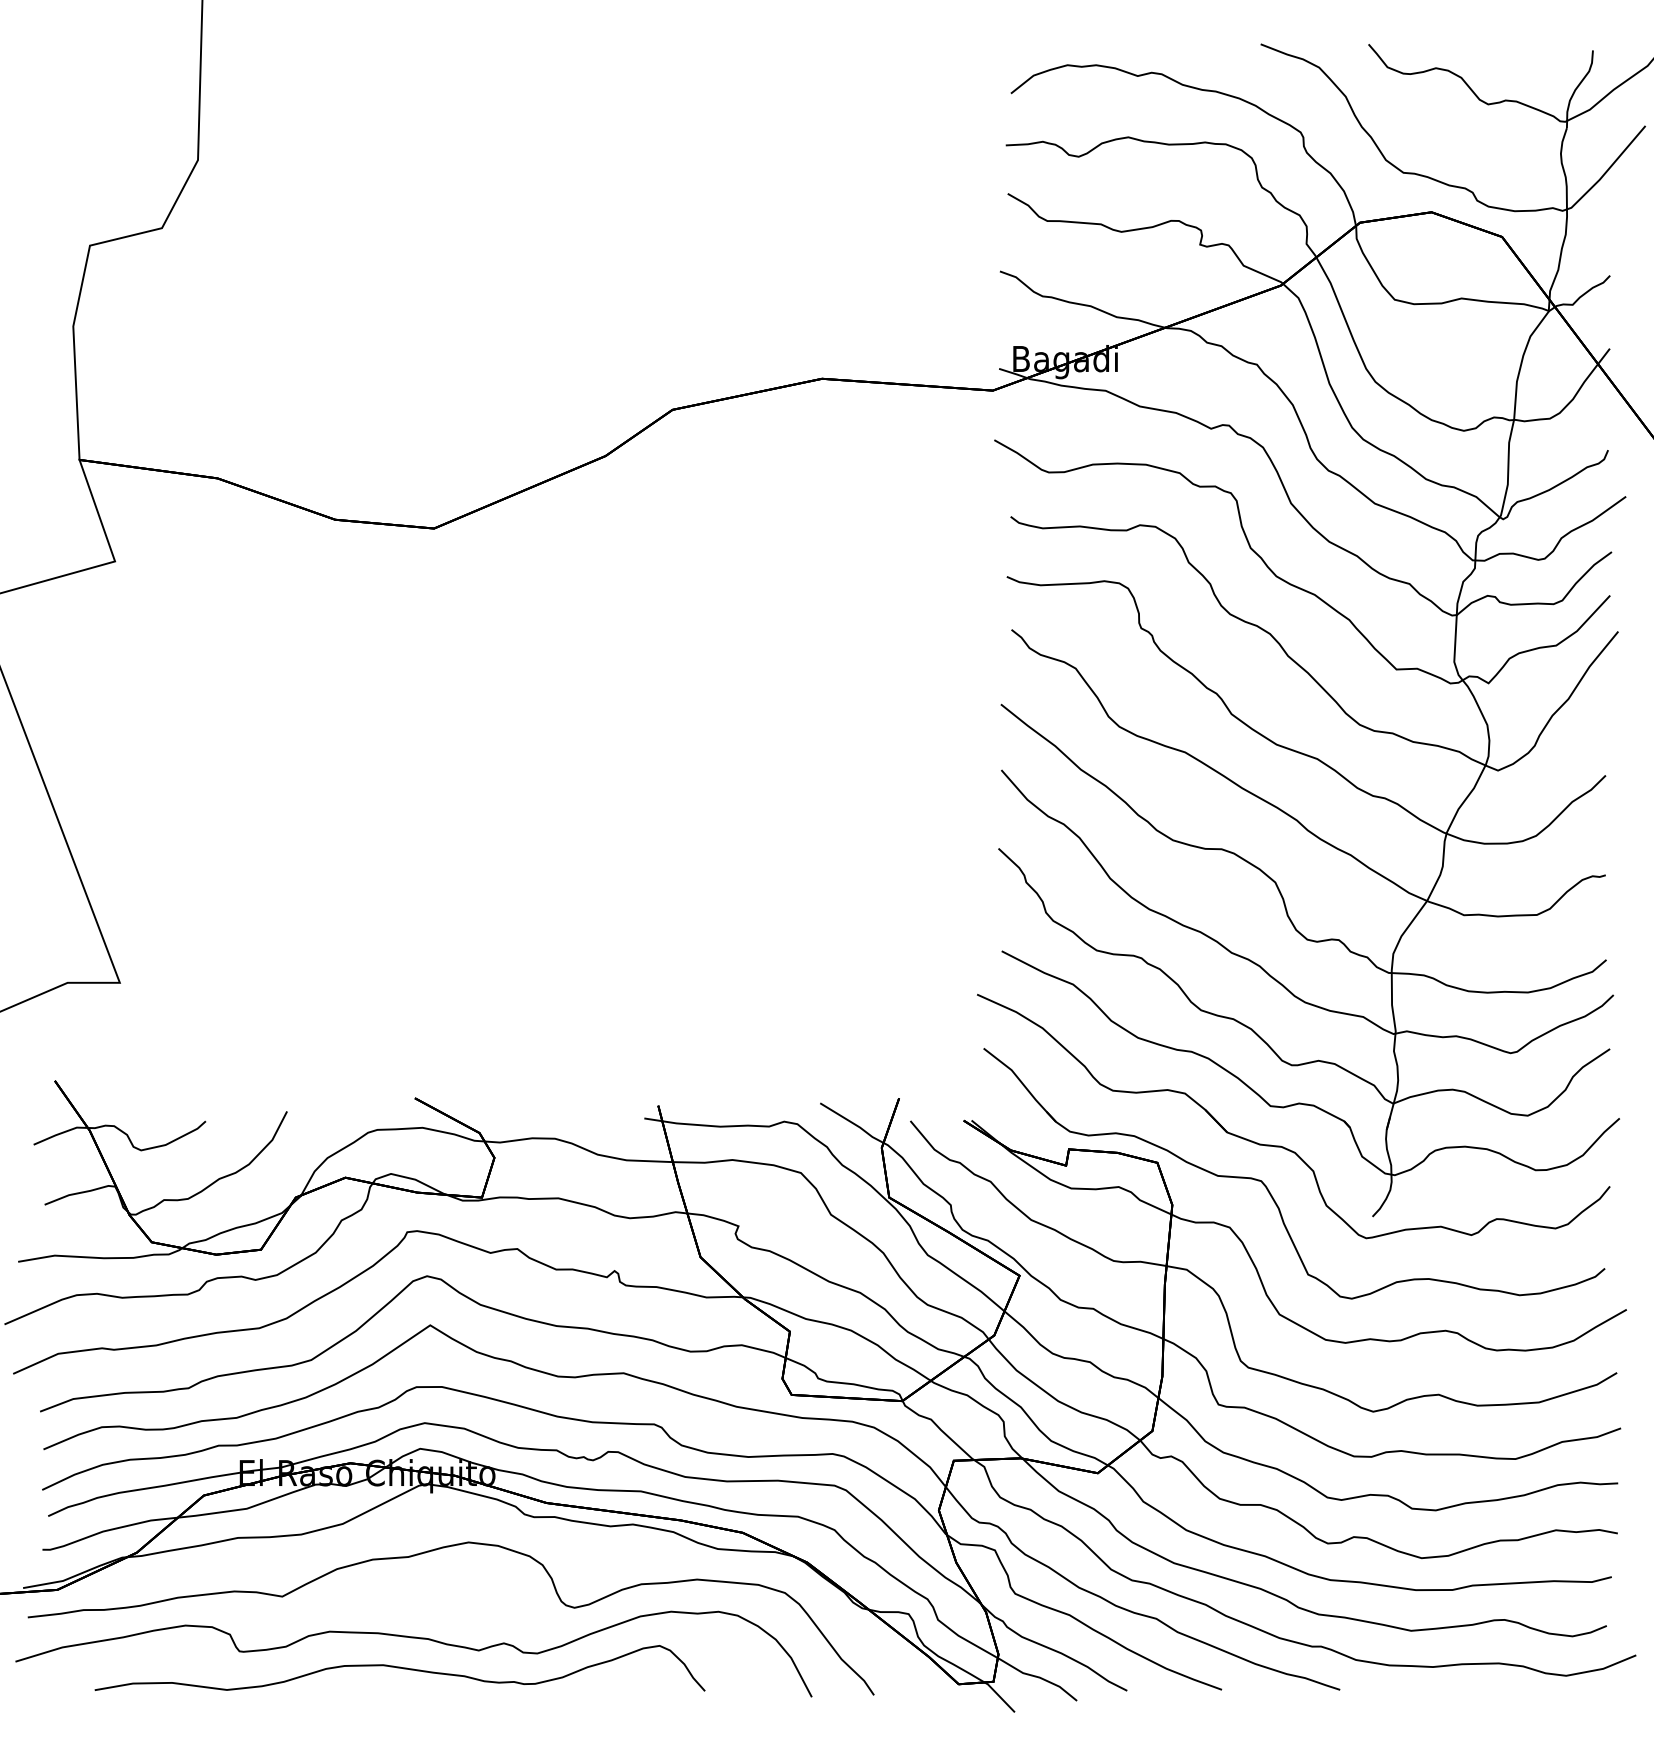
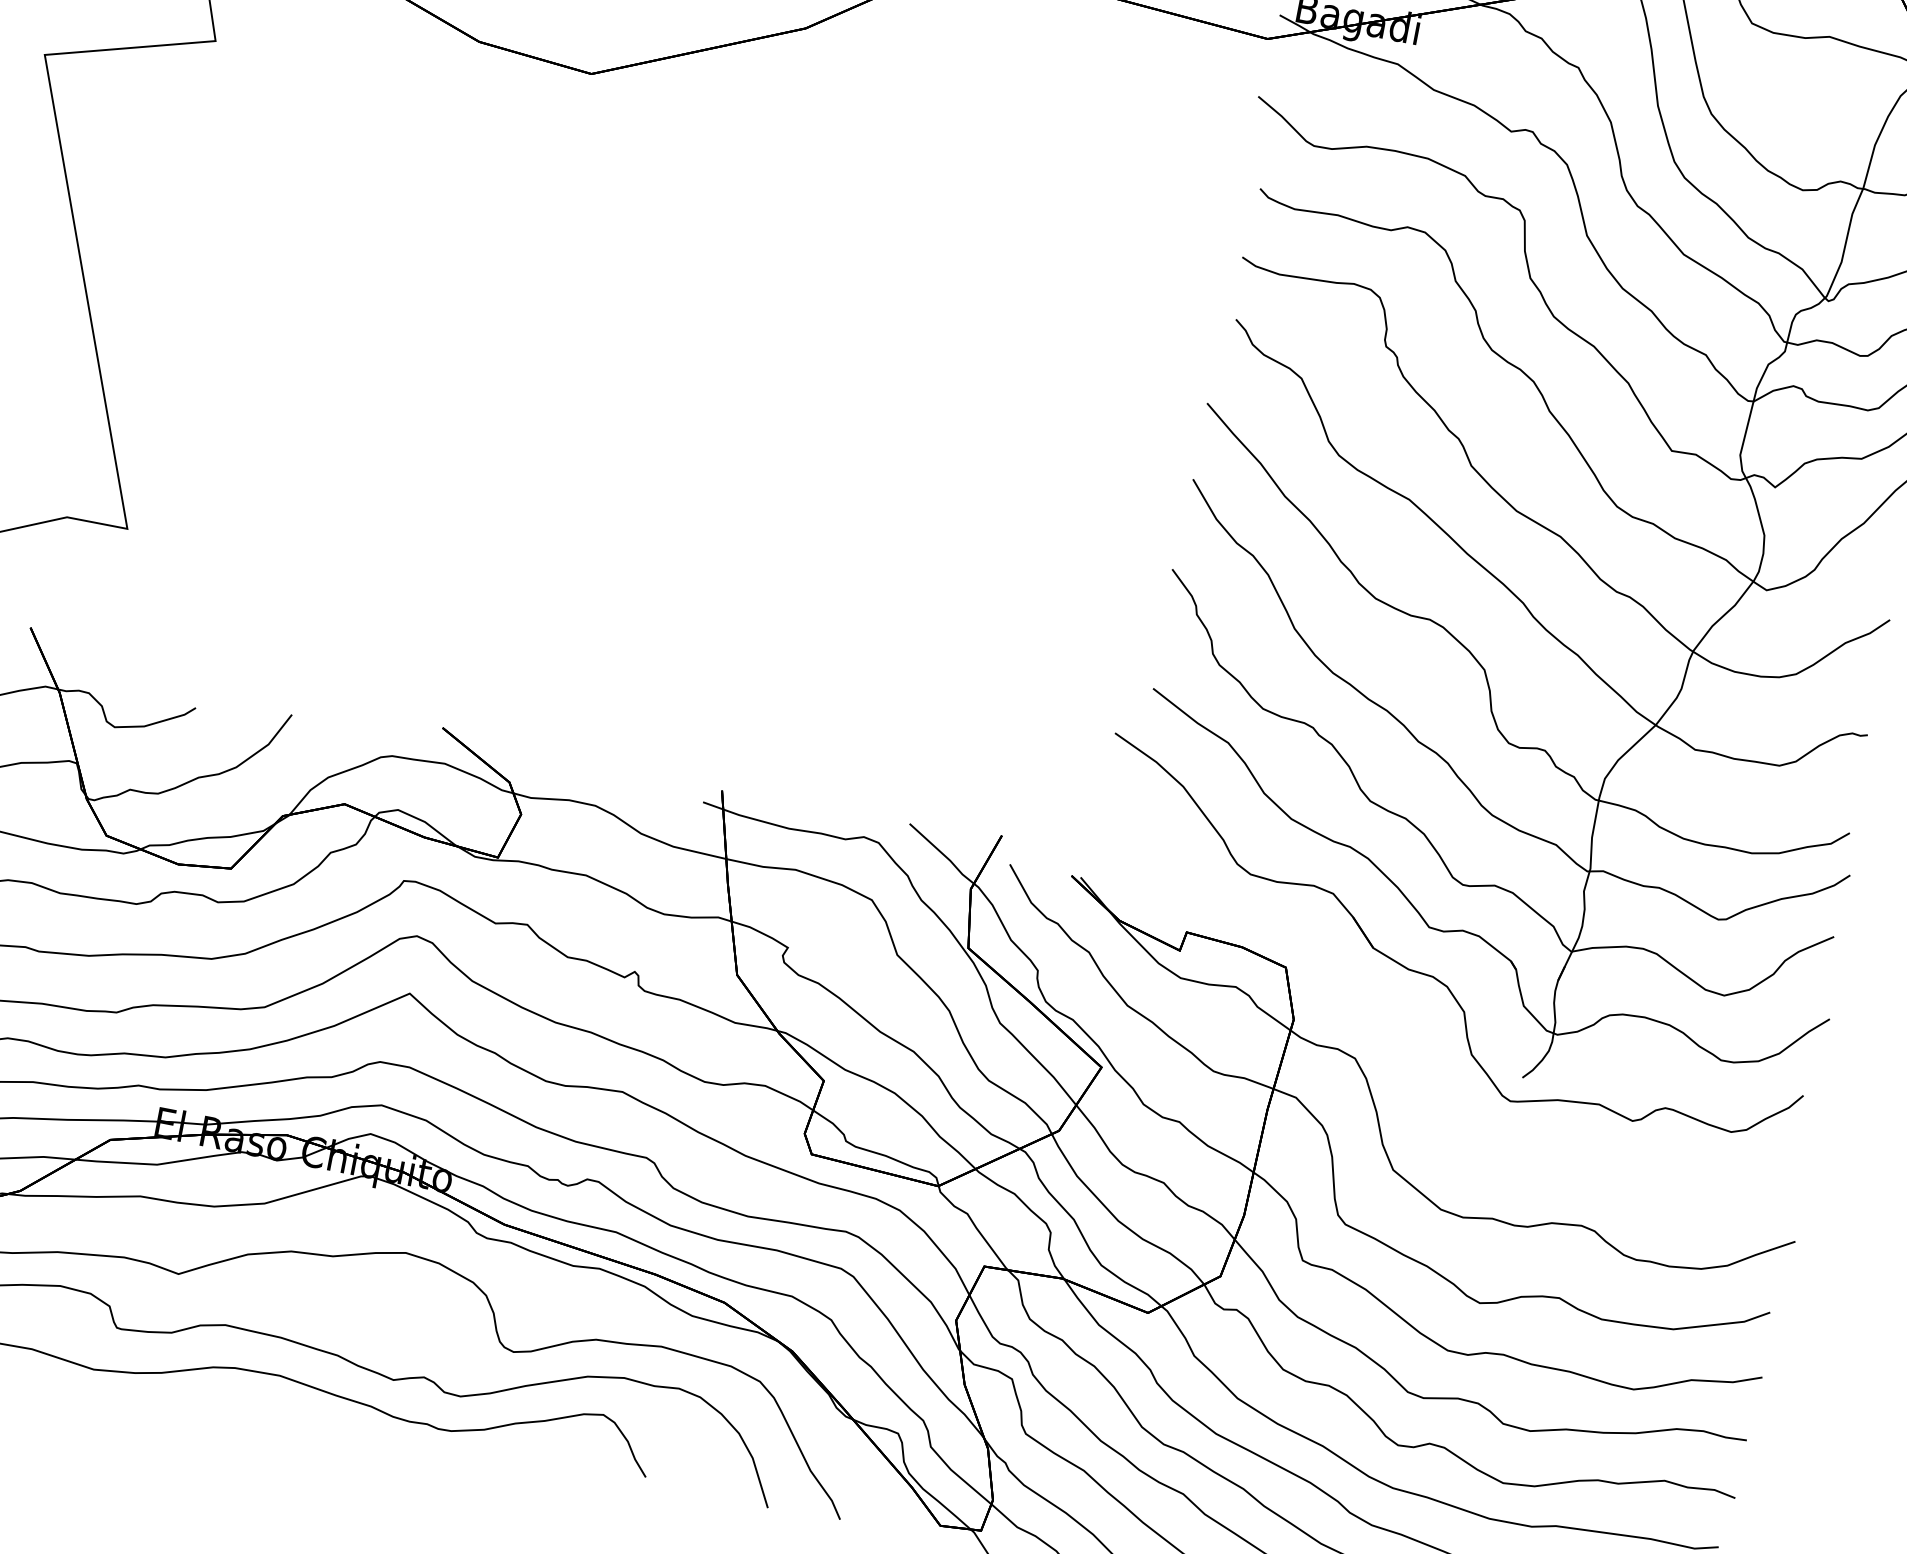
part: (1268, 1188) -> (1408, 1022), removed

